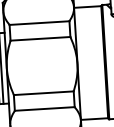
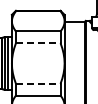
line: (40, 39) -> (38, 43), solid -> dashed
line: (44, 92) -> (38, 83), solid -> dashed

